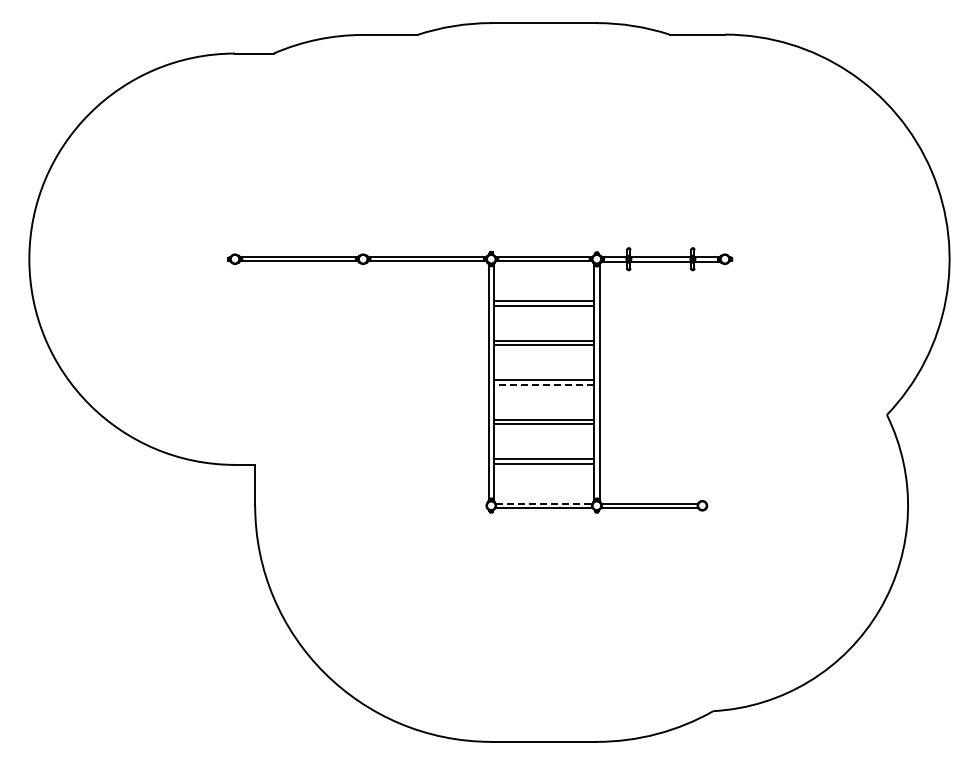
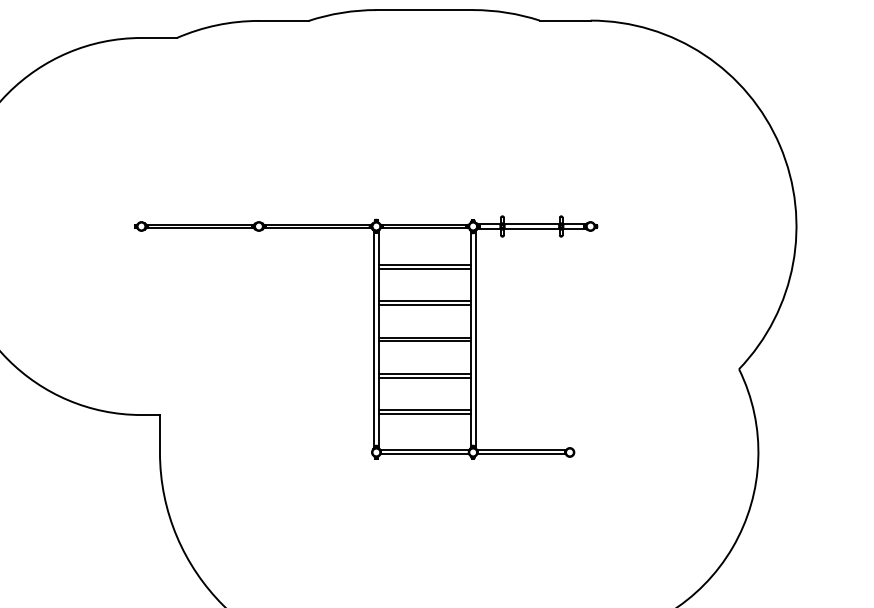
line: (543, 384) -> (424, 341), dashed -> solid
line: (544, 503) -> (425, 450), dashed -> solid

